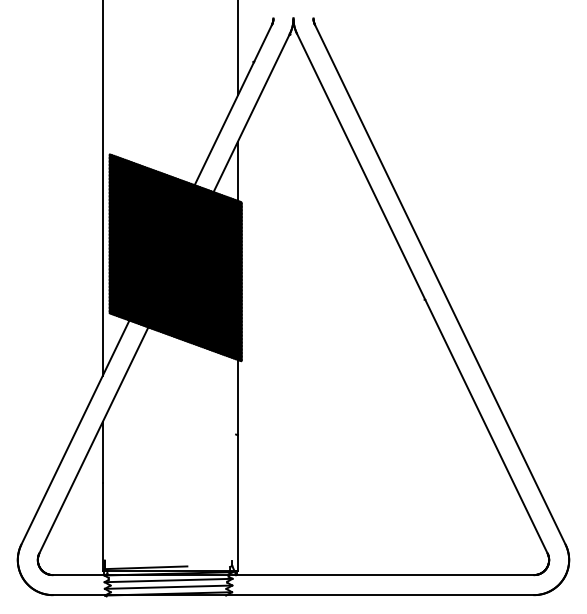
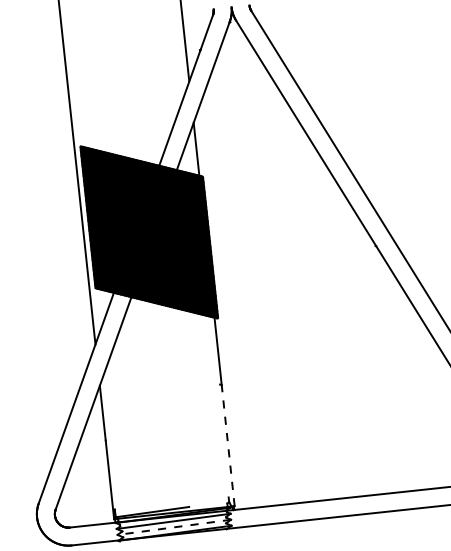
line: (237, 503) -> (227, 445), solid -> dashed
line: (168, 587) -> (174, 527), solid -> dashed

